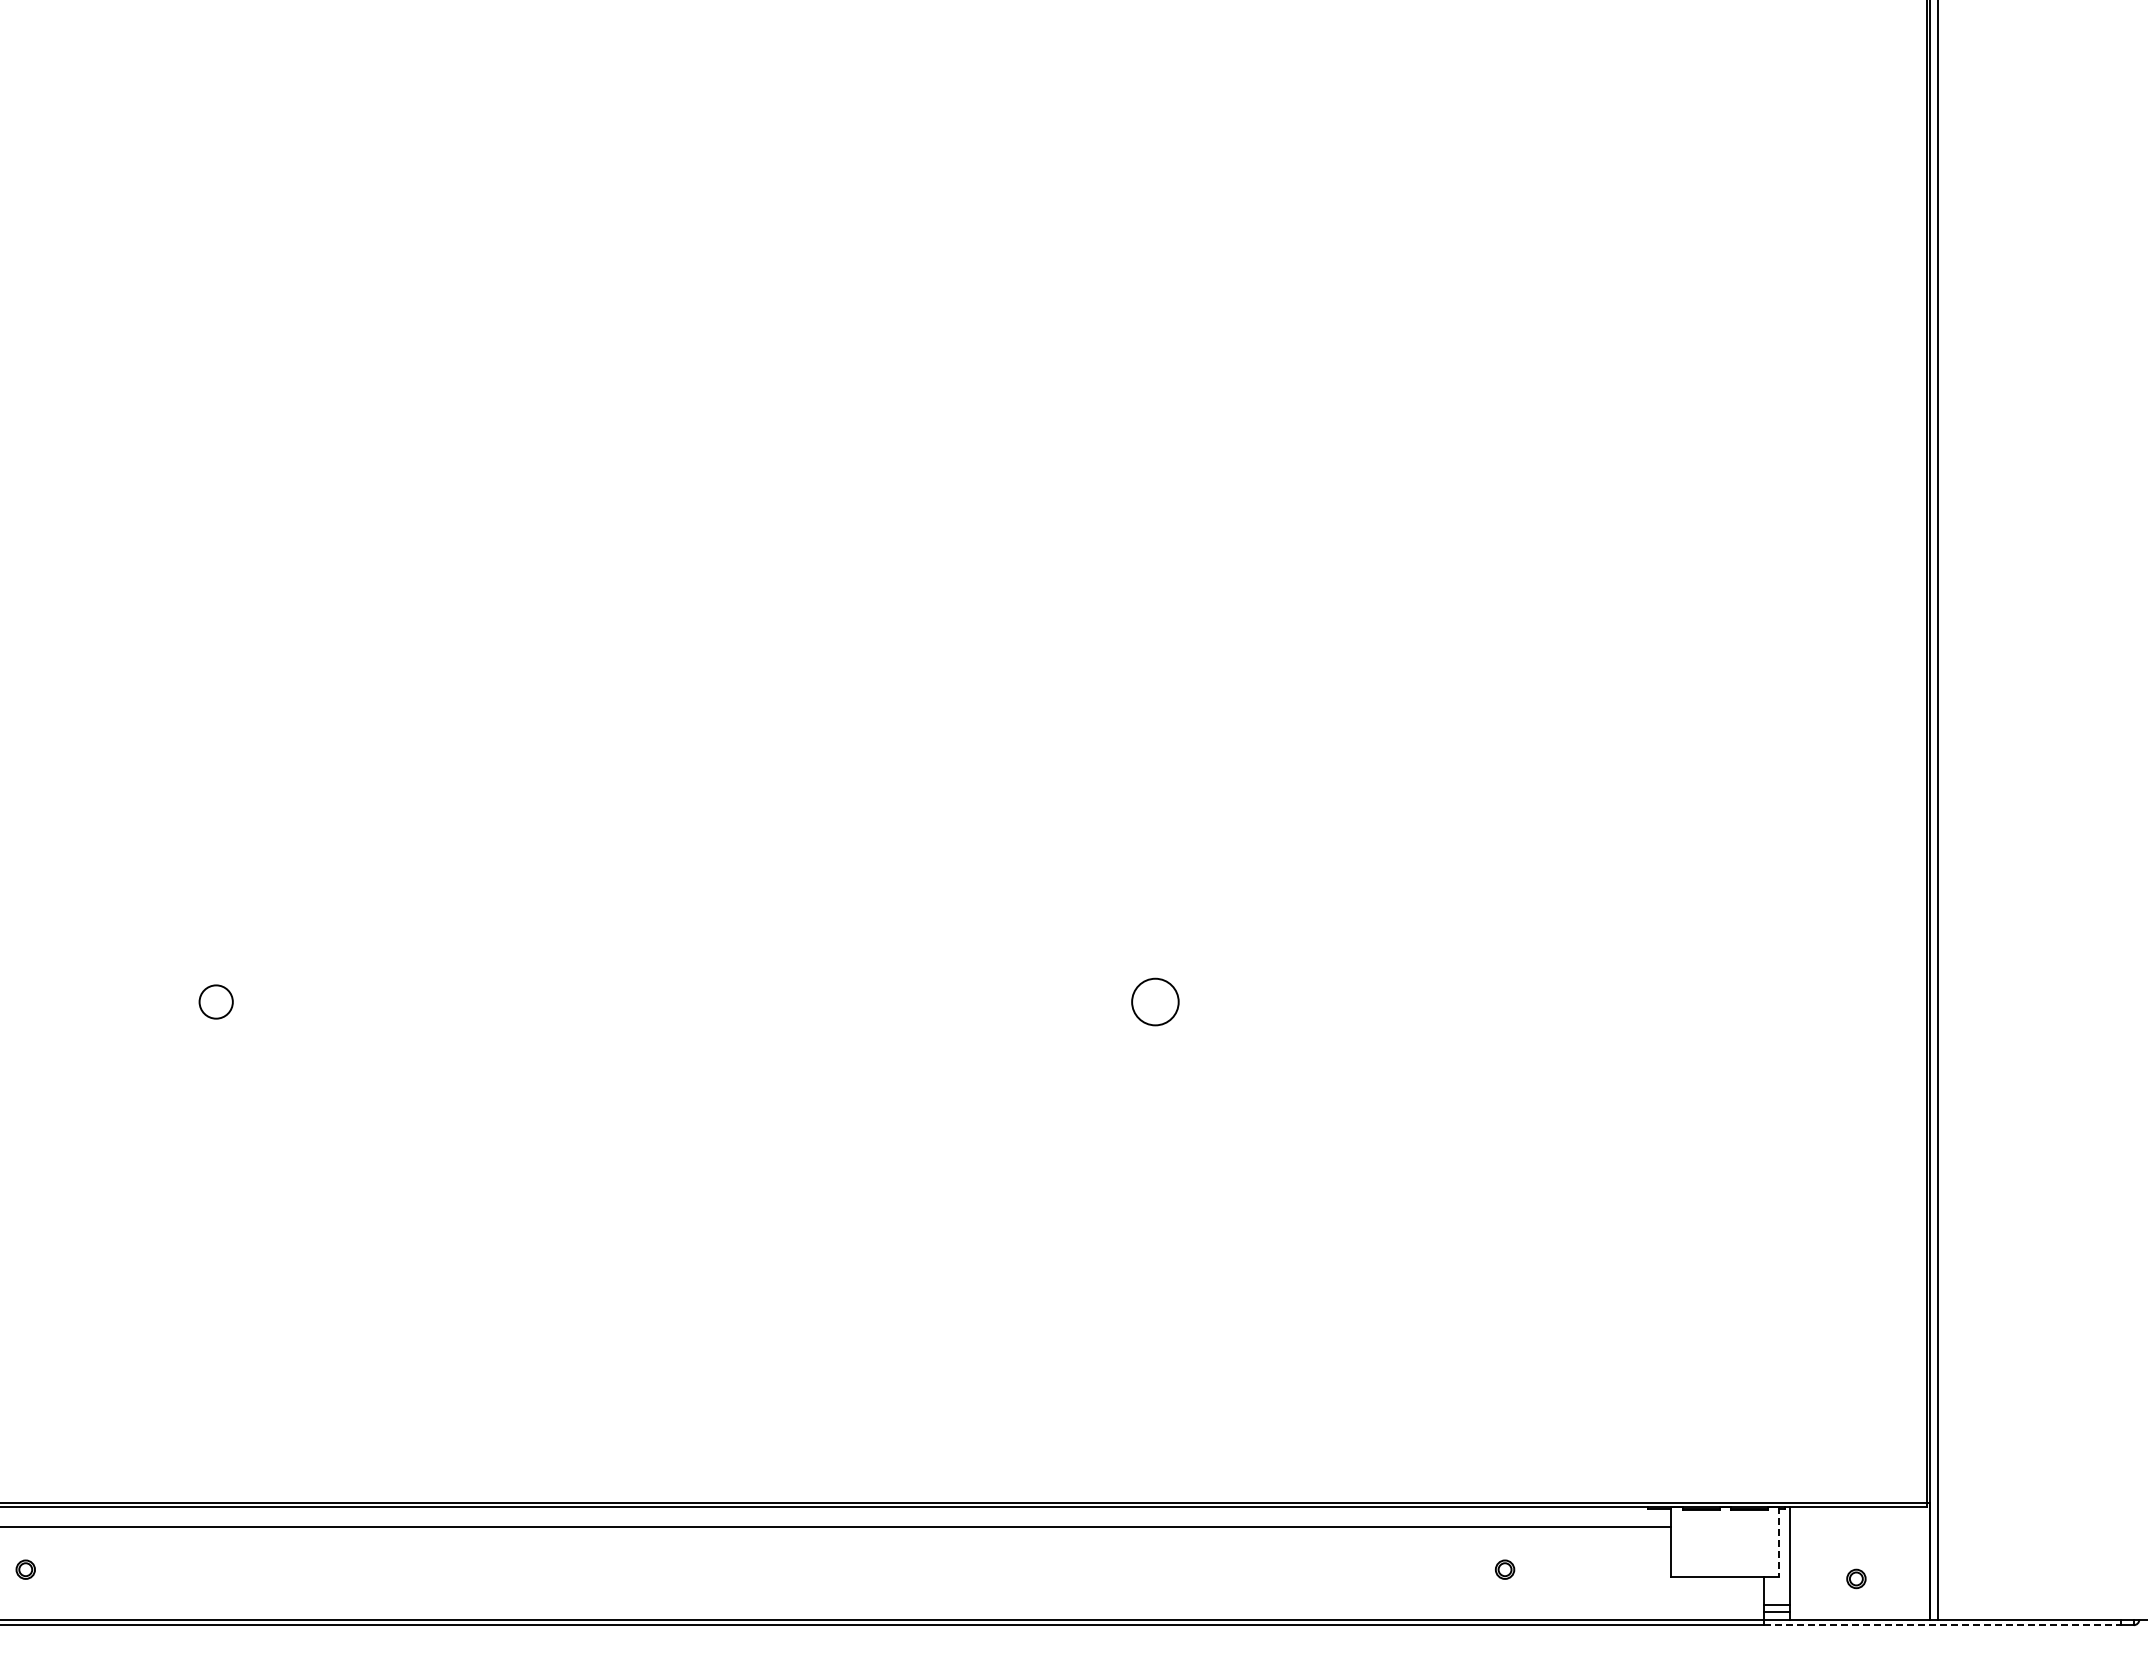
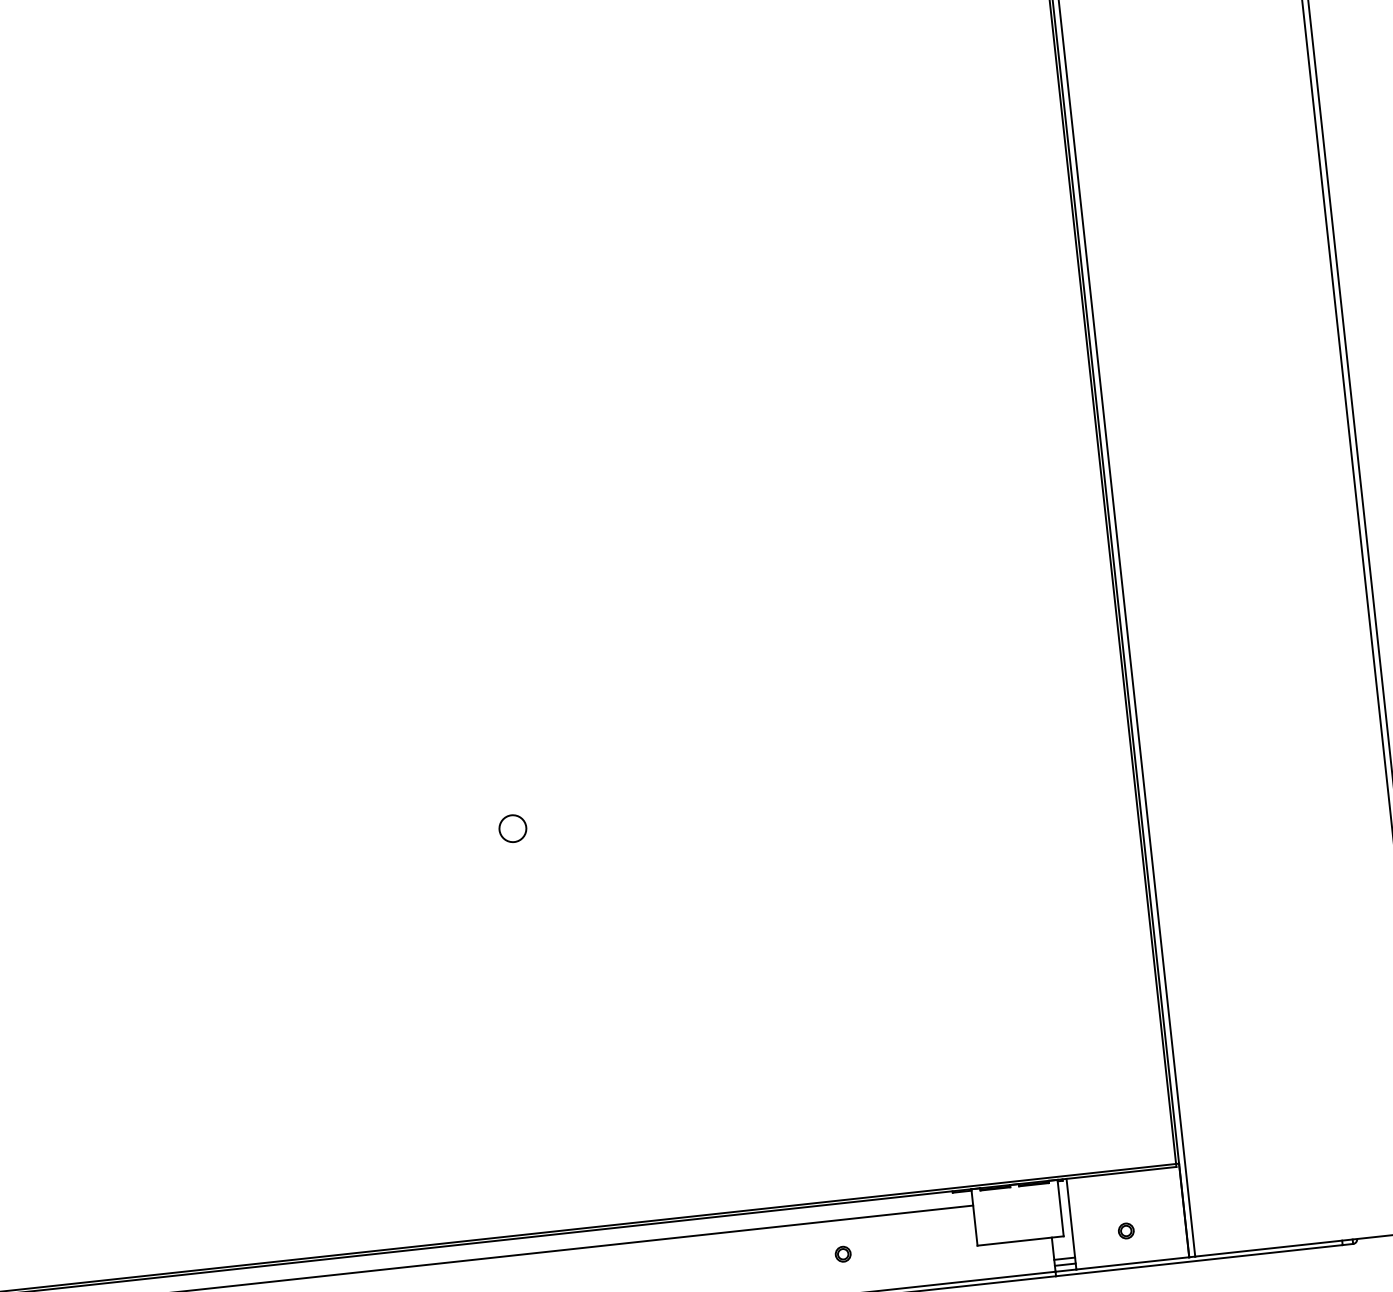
circle: (1155, 1001) -> (512, 828), size x0.71
line: (1778, 1542) -> (1060, 1208), dashed -> solid
line: (1942, 1625) -> (1199, 1260), dashed -> solid

